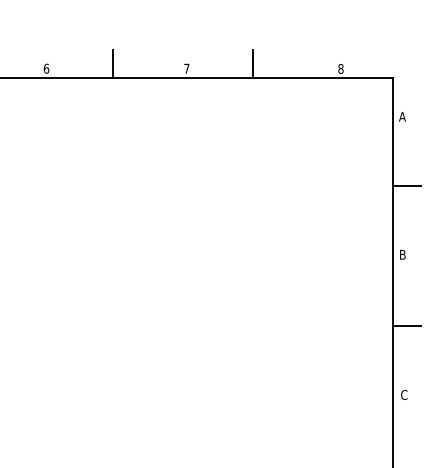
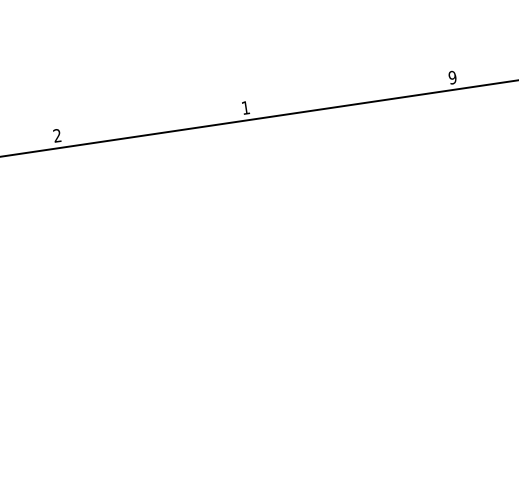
line: (112, 63) -> (144, 115), removed
line: (252, 63) -> (332, 87), removed
text: (46, 68) -> (57, 135), 6 -> 2
text: (186, 68) -> (245, 107), 7 -> 1
text: (340, 68) -> (451, 77), 8 -> 9

